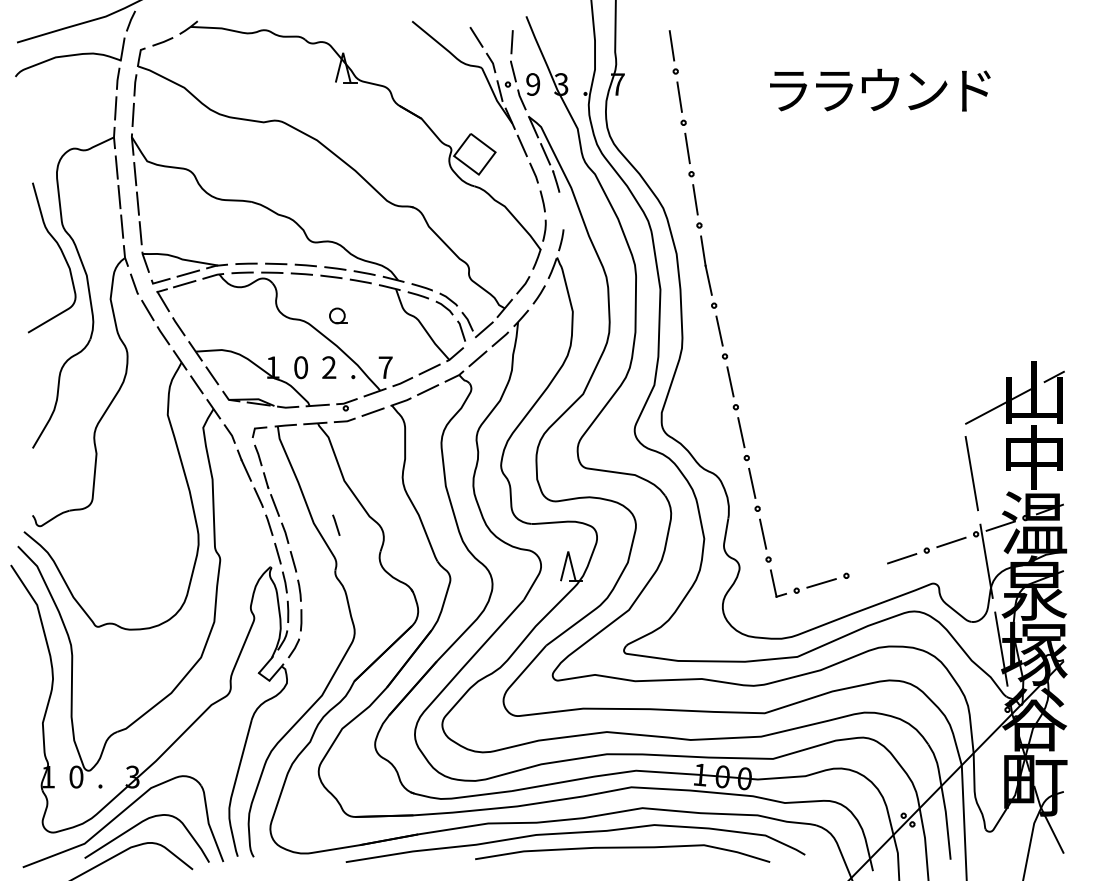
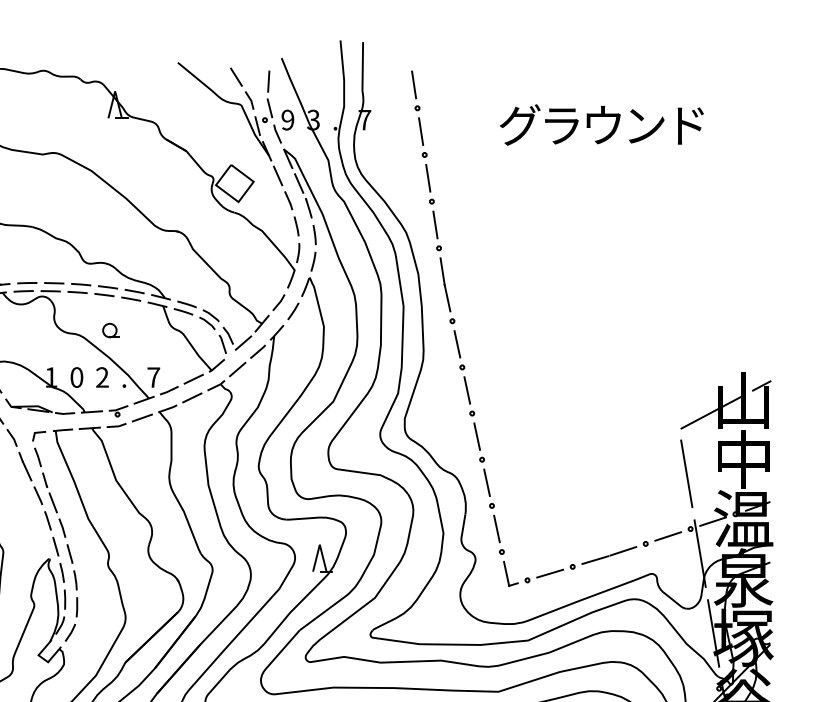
text: (788, 89) -> (520, 124), ラ -> グ
line: (562, 210) -> (314, 234), added
line: (336, 524) -> (109, 520), removed
line: (871, 568) -> (595, 560), added

